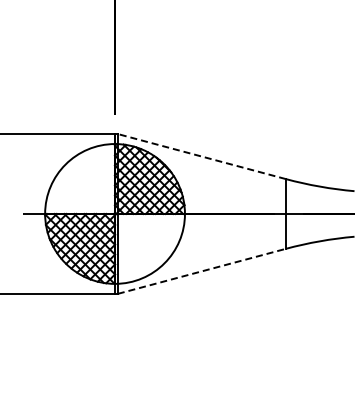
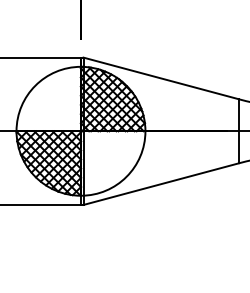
line: (201, 156) -> (160, 78), dashed -> solid
line: (202, 271) -> (161, 184), dashed -> solid

